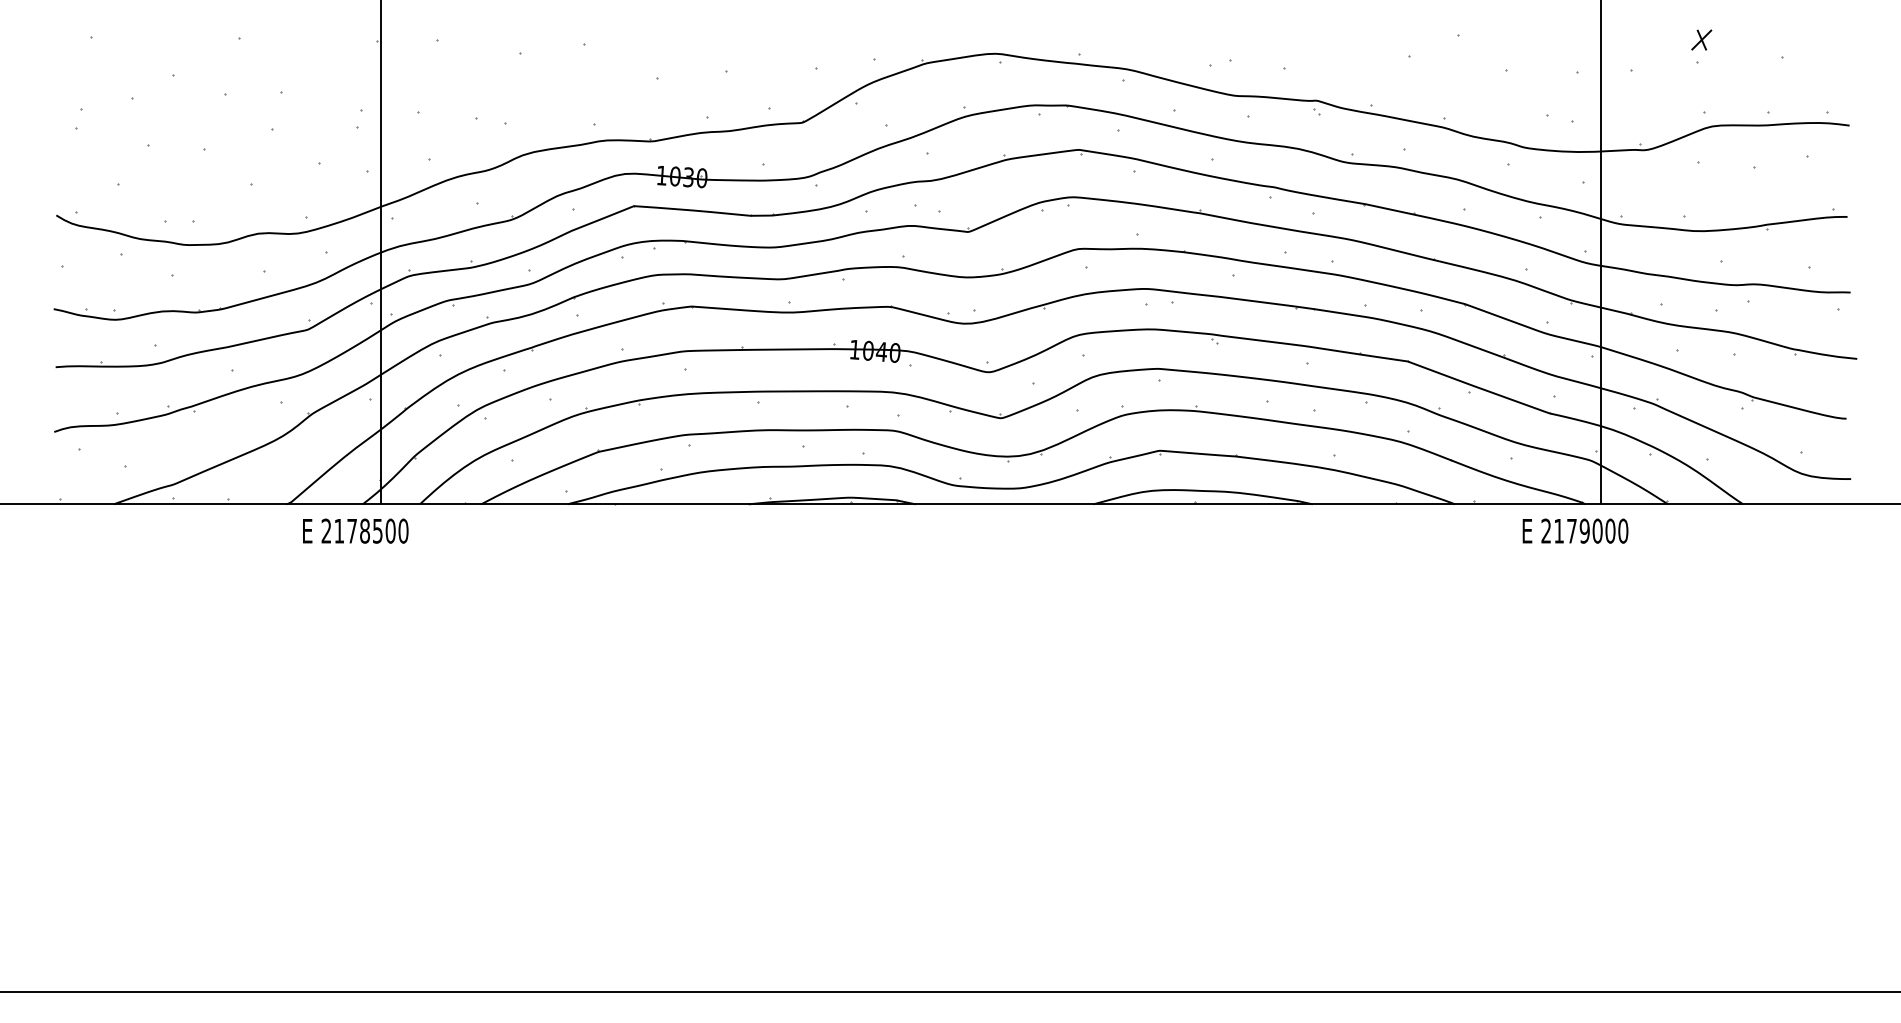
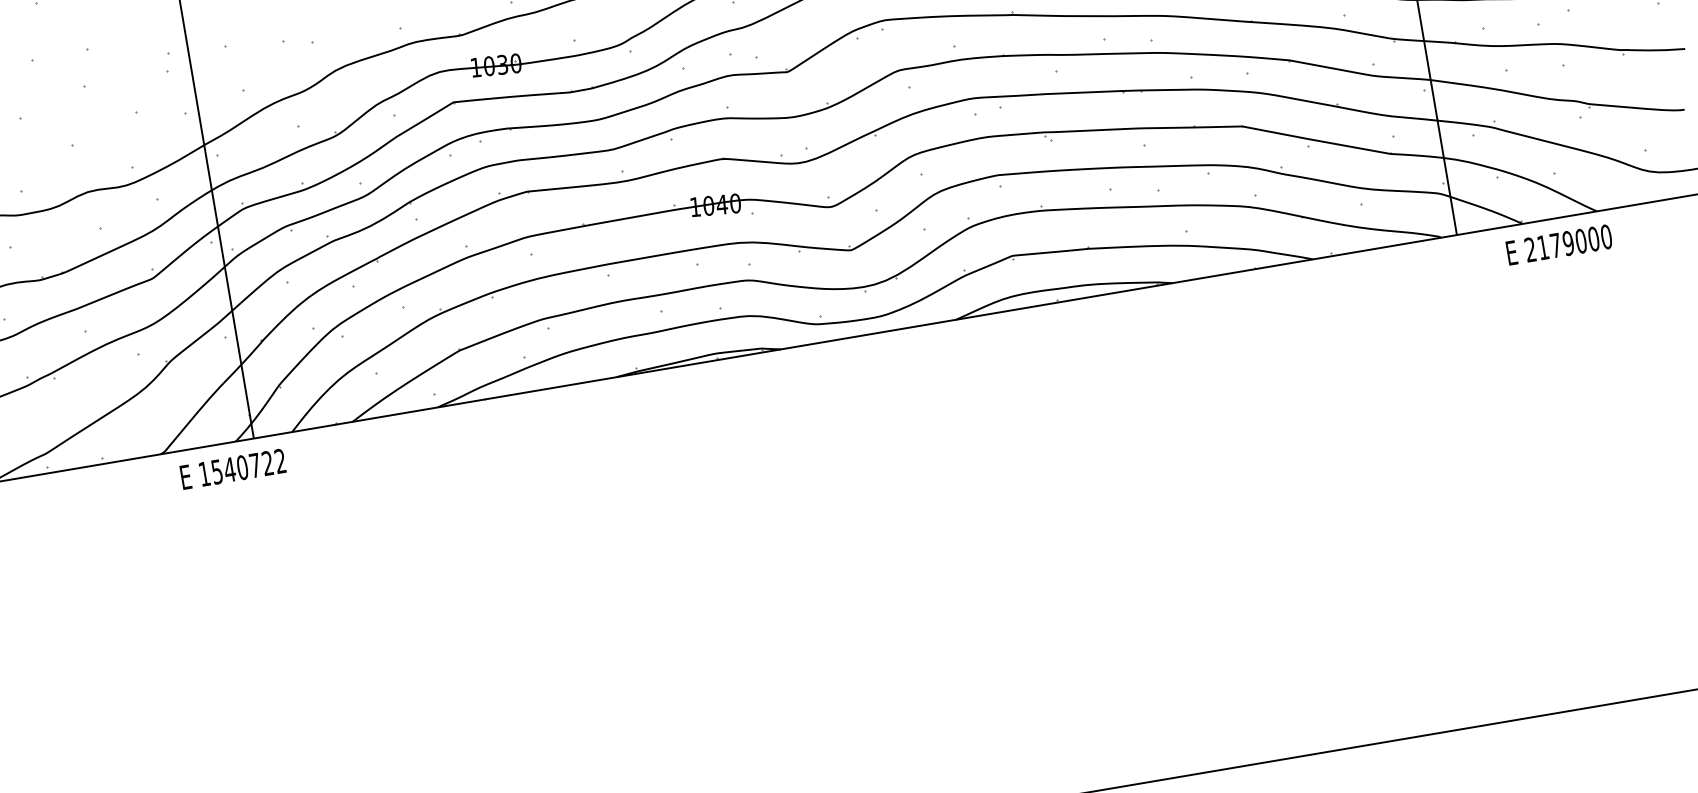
text: (364, 530) -> (241, 467), 2178500 -> 1540722
text: (1575, 530) -> (1559, 244), moved

